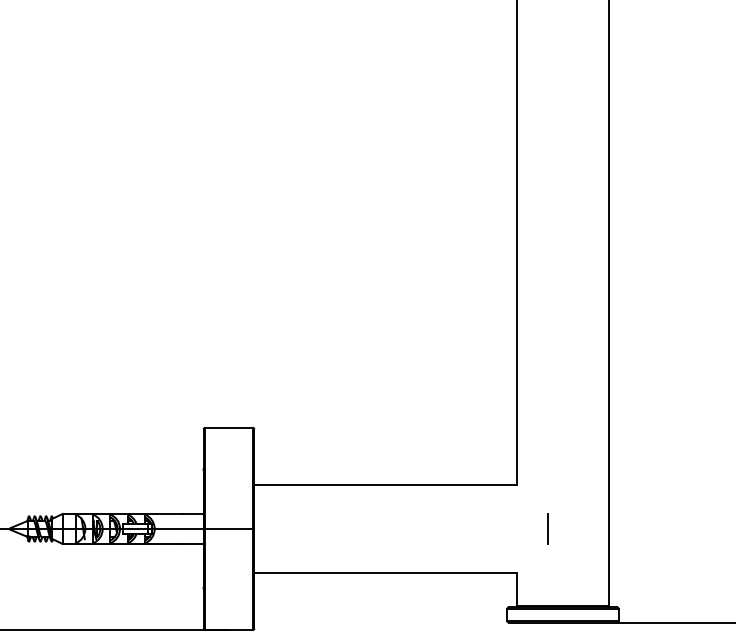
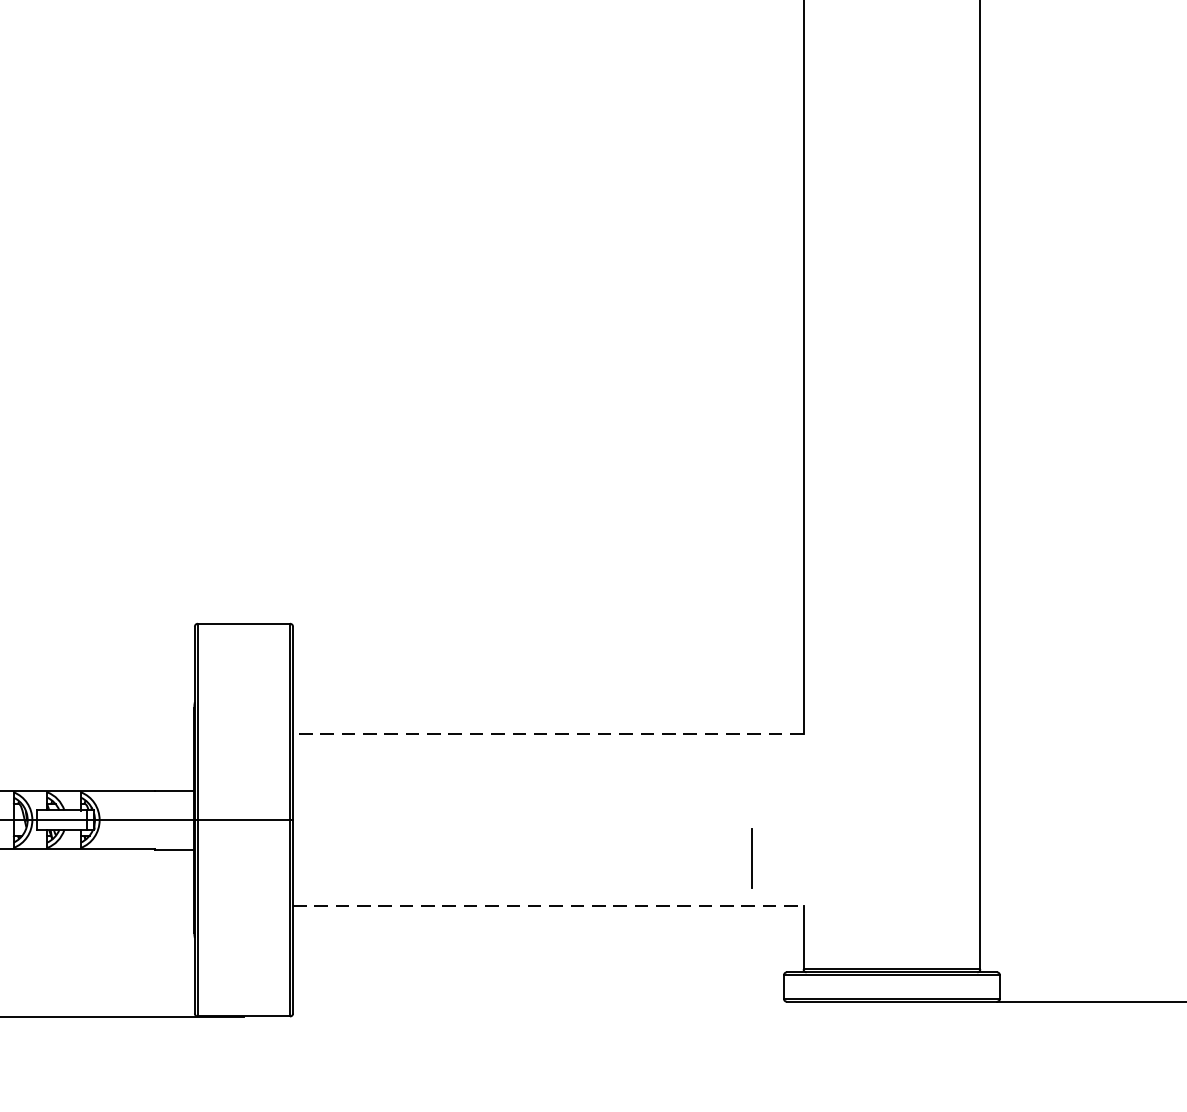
line: (385, 484) -> (547, 733), solid -> dashed
line: (547, 528) -> (751, 858), moved
line: (385, 573) -> (547, 906), solid -> dashed

